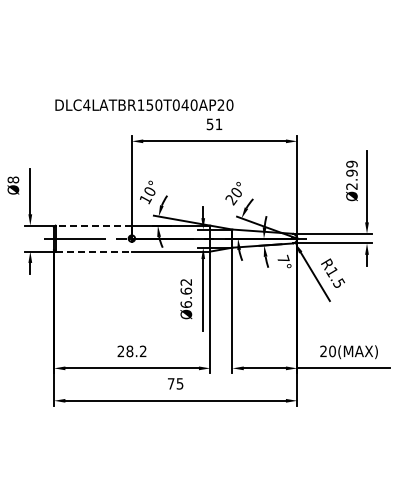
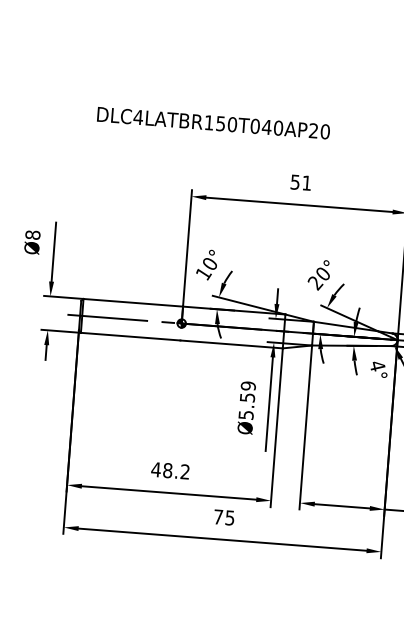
text: (144, 104) -> (213, 122), moved
line: (93, 225) -> (132, 302), dashed -> solid
line: (94, 251) -> (131, 336), dashed -> solid
text: (283, 258) -> (377, 364), 7° -> 4°
text: (186, 292) -> (247, 399), Ø6.62 -> Ø5.59
text: (120, 351) -> (155, 469), 28.2 -> 48.2

